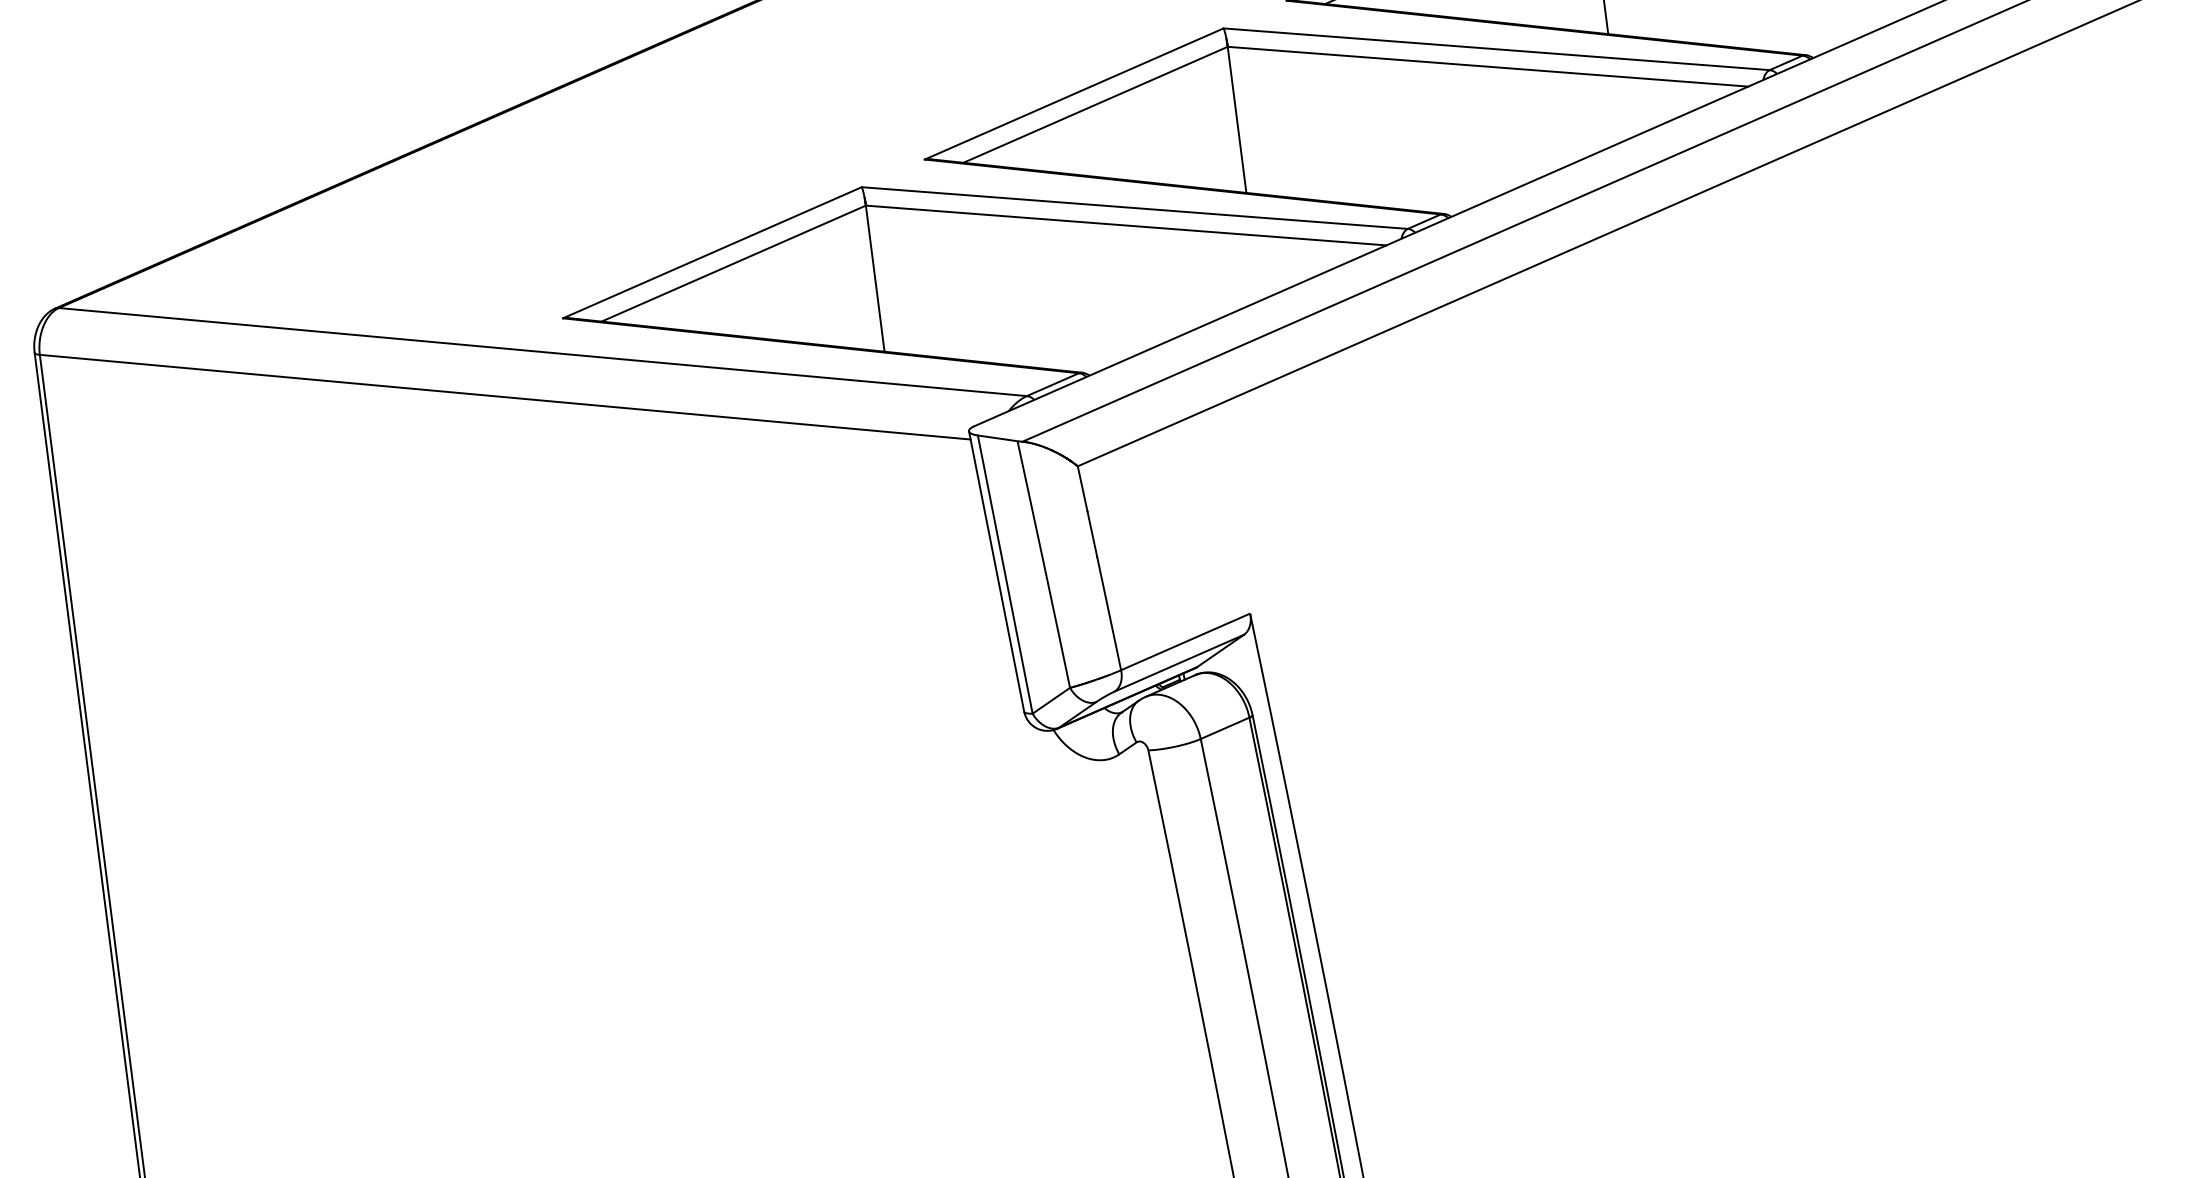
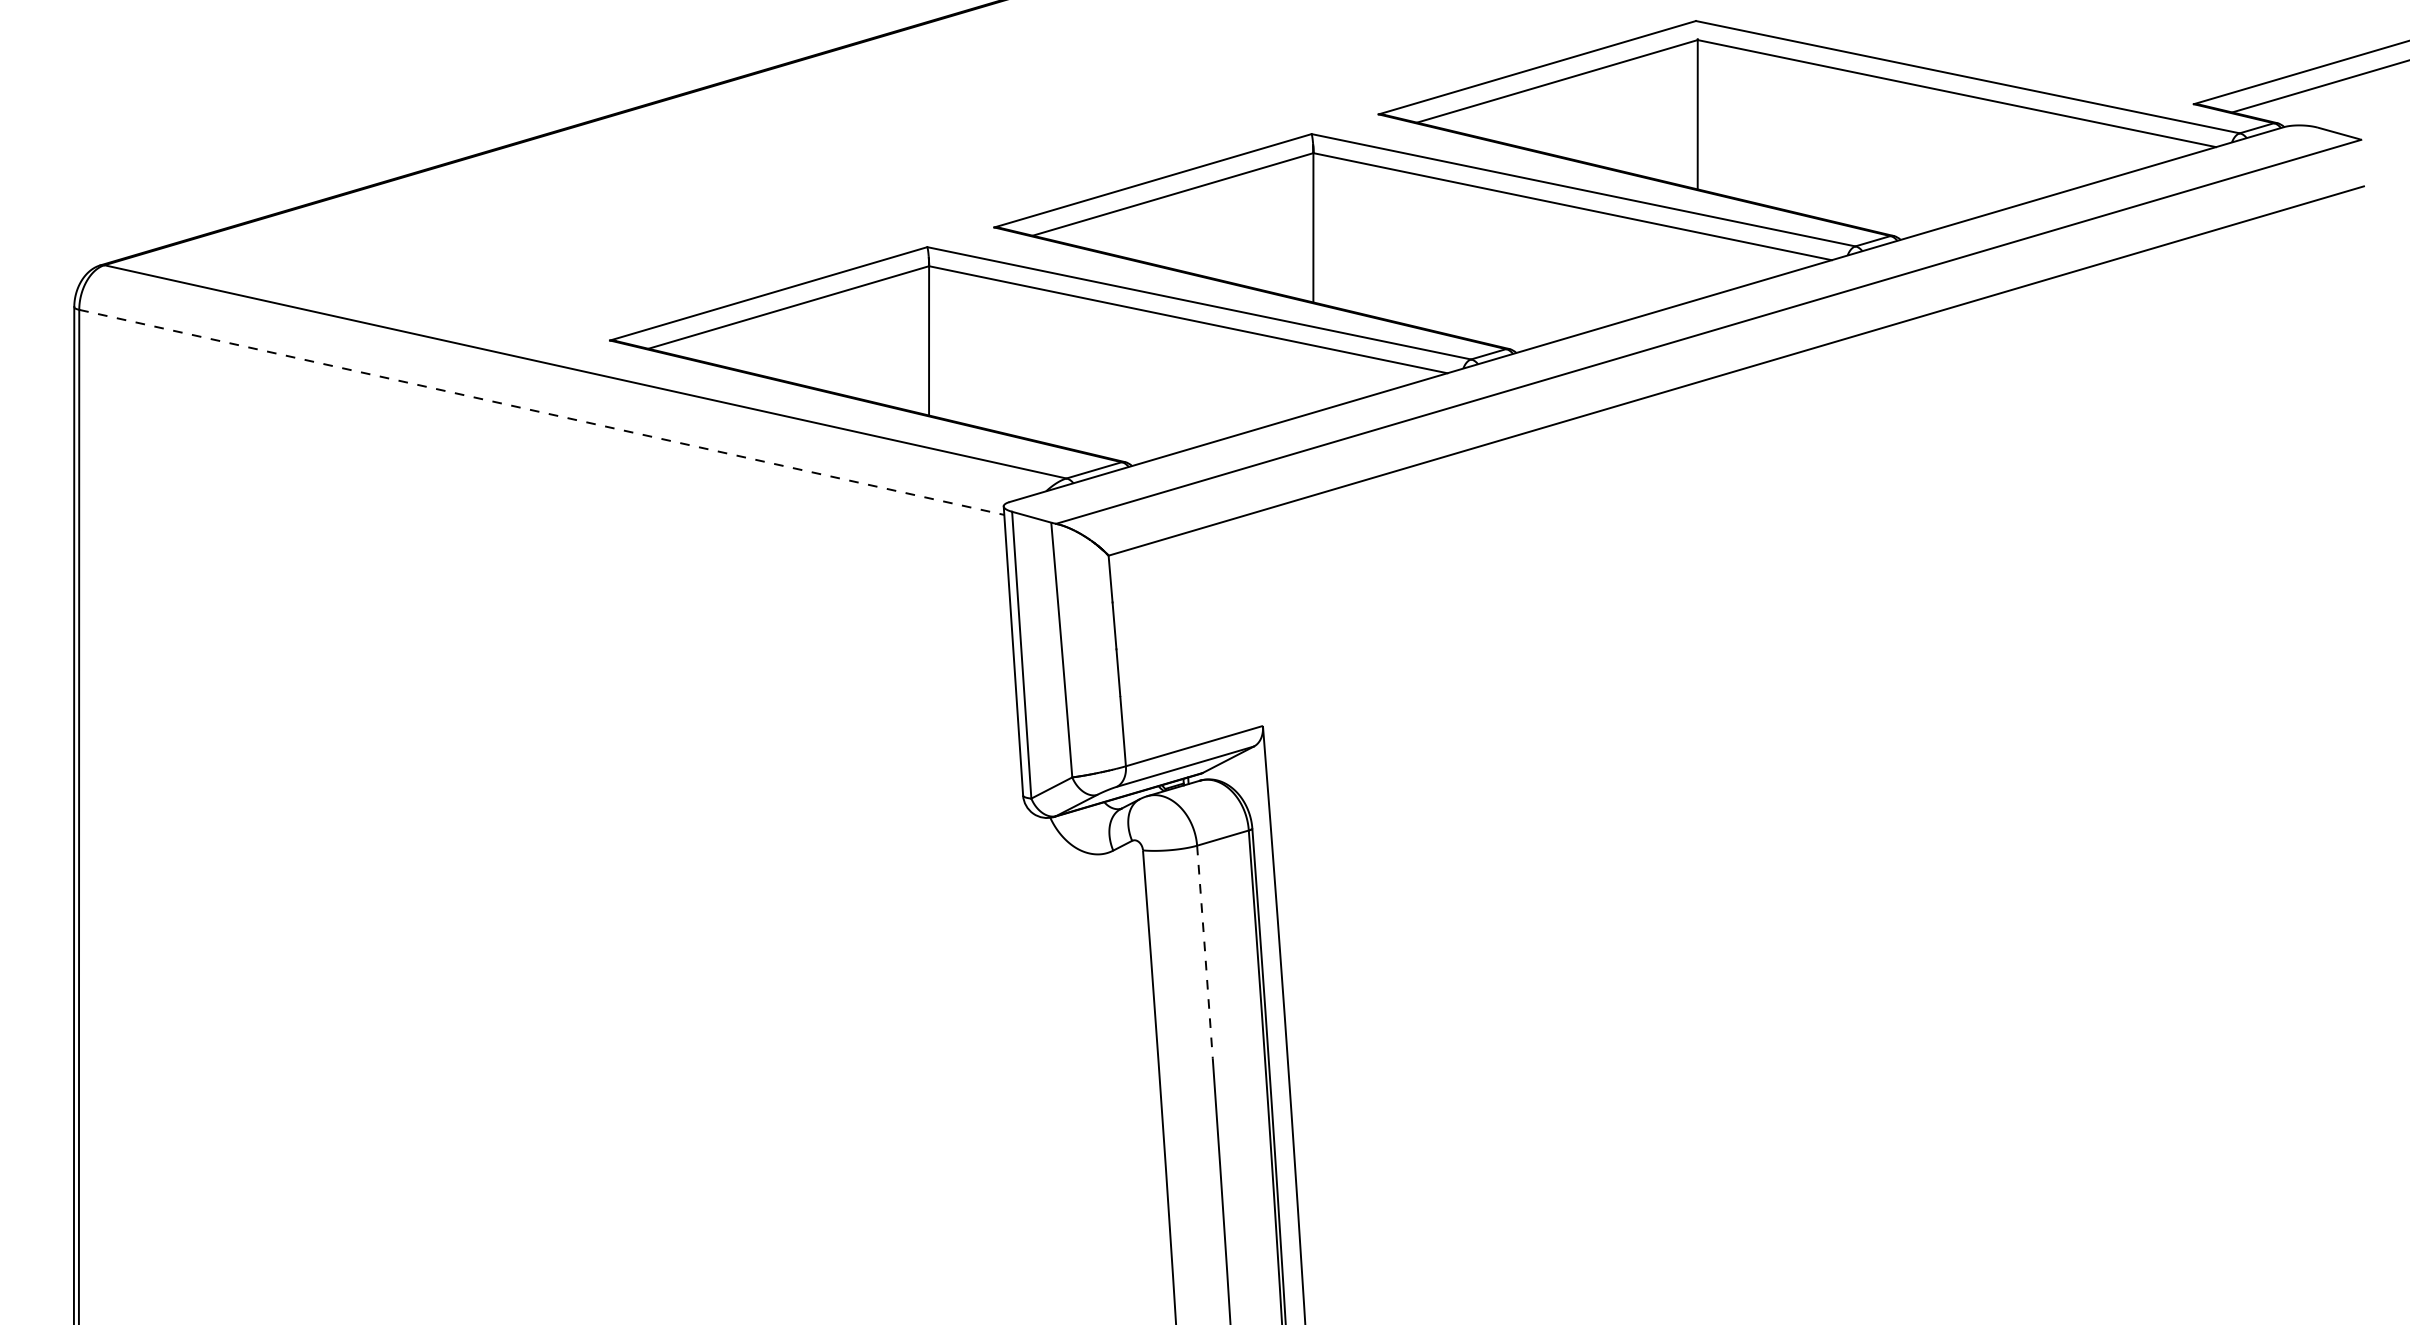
line: (504, 397) -> (541, 412), solid -> dashed
line: (1222, 842) -> (1205, 952), solid -> dashed

